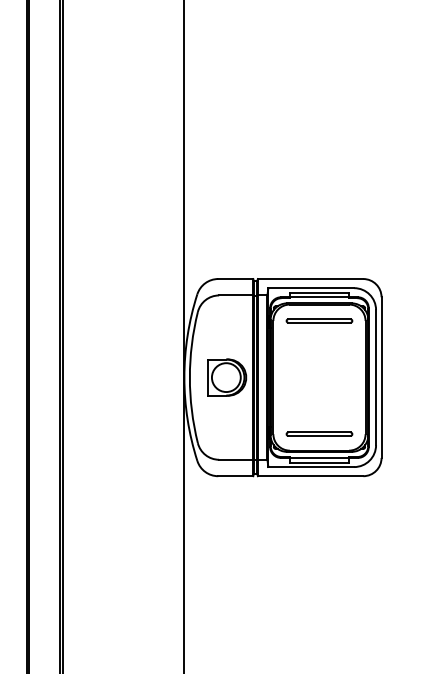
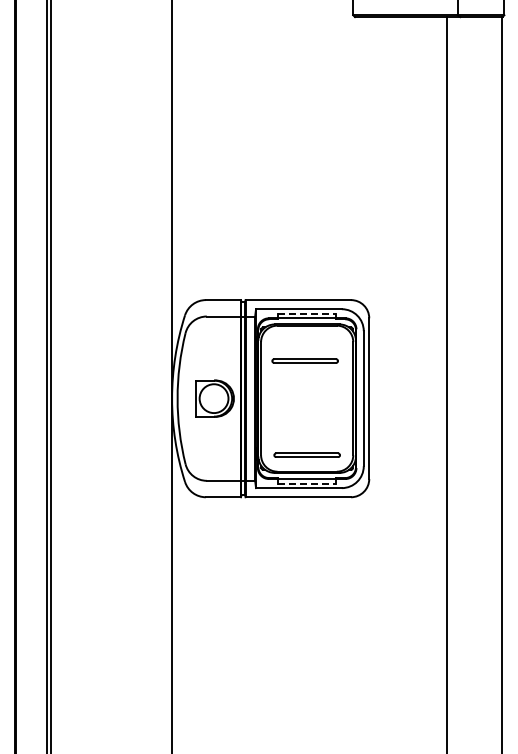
line: (319, 292) -> (307, 313), solid -> dashed
part: (318, 320) -> (304, 360), moved
line: (319, 462) -> (307, 483), solid -> dashed

